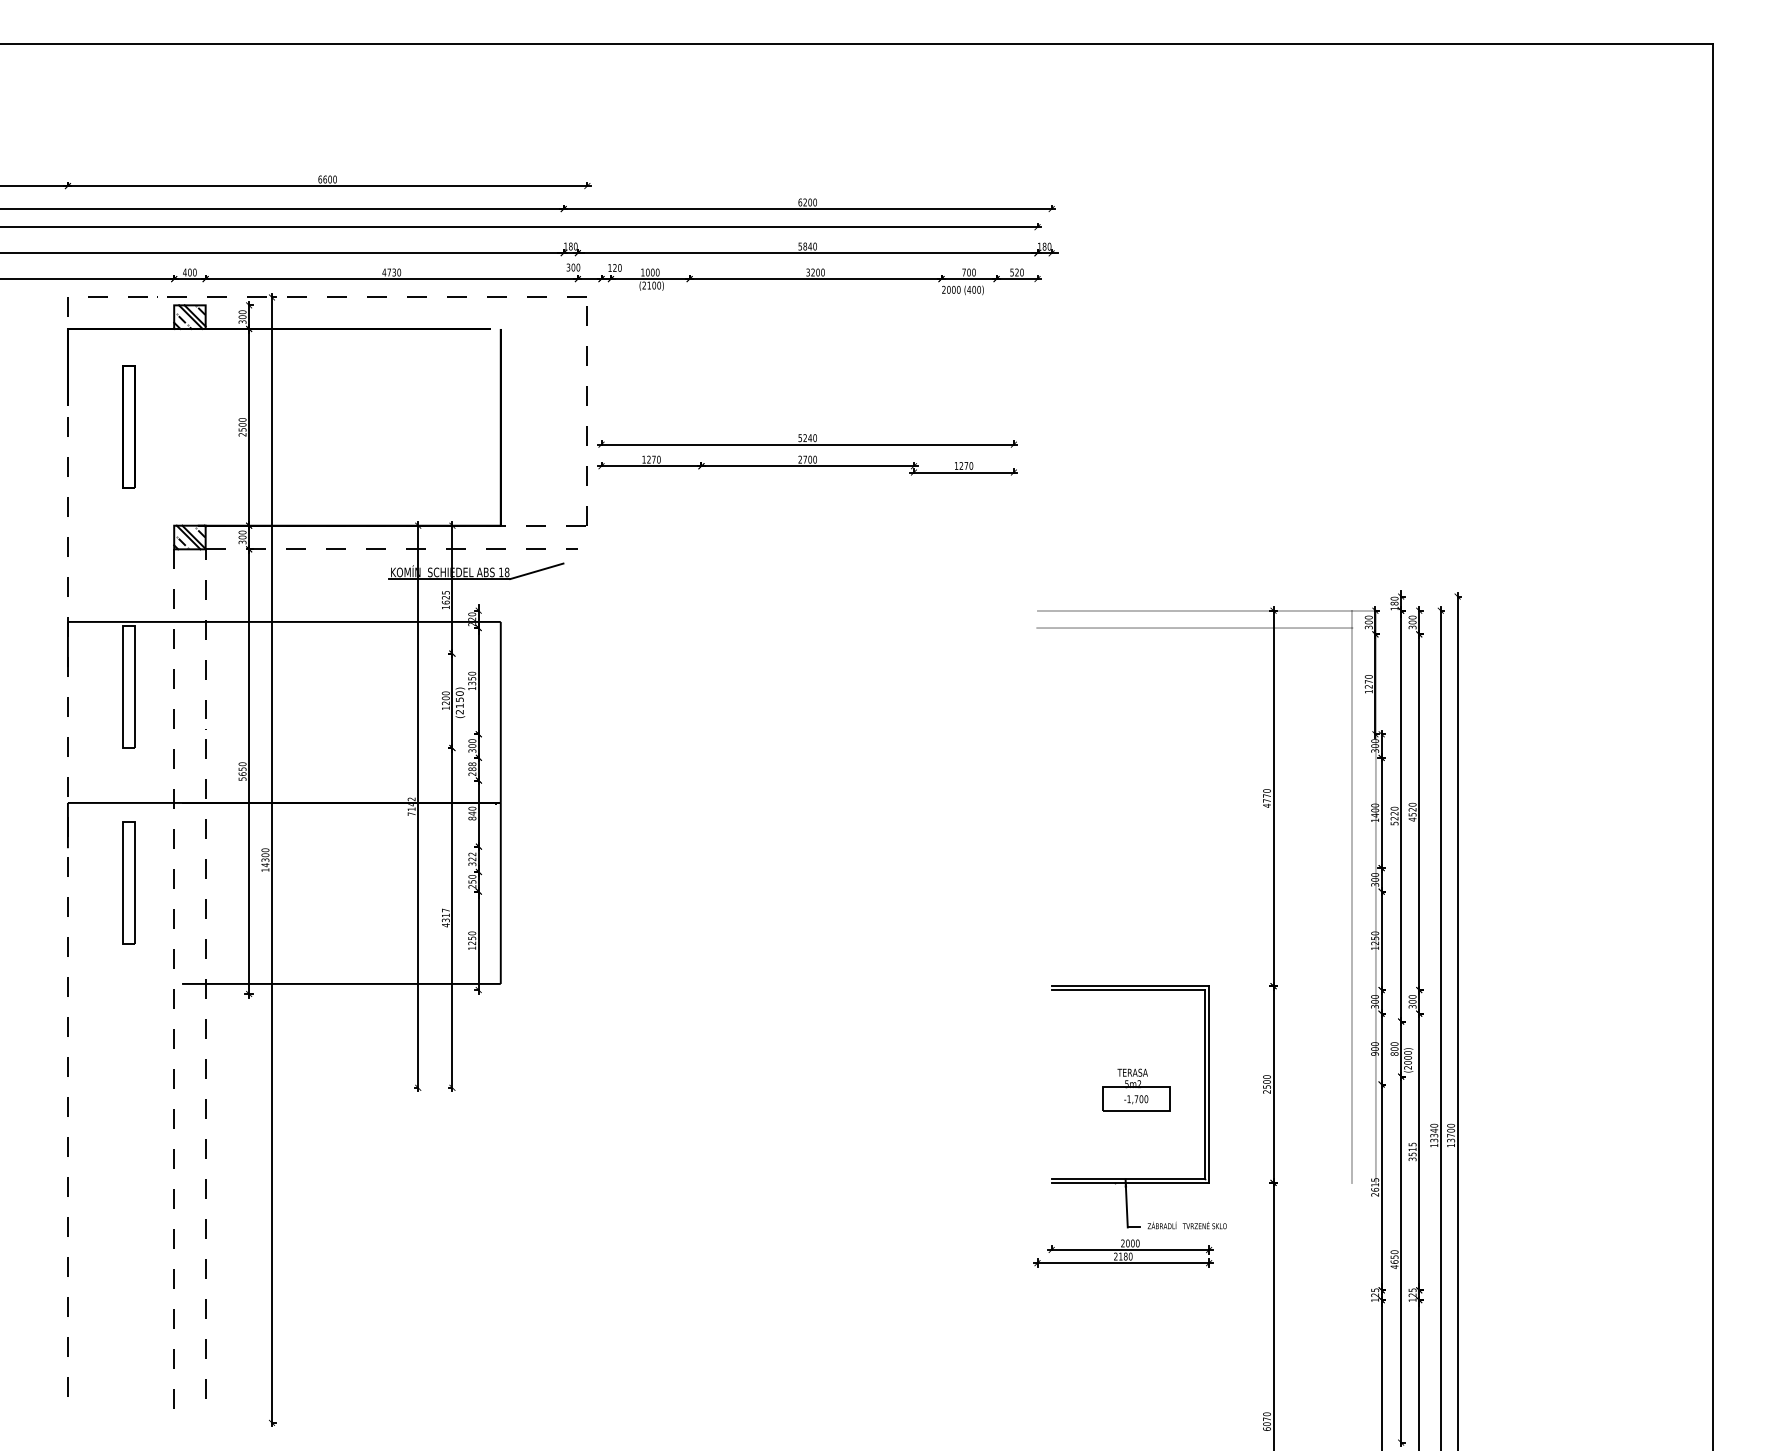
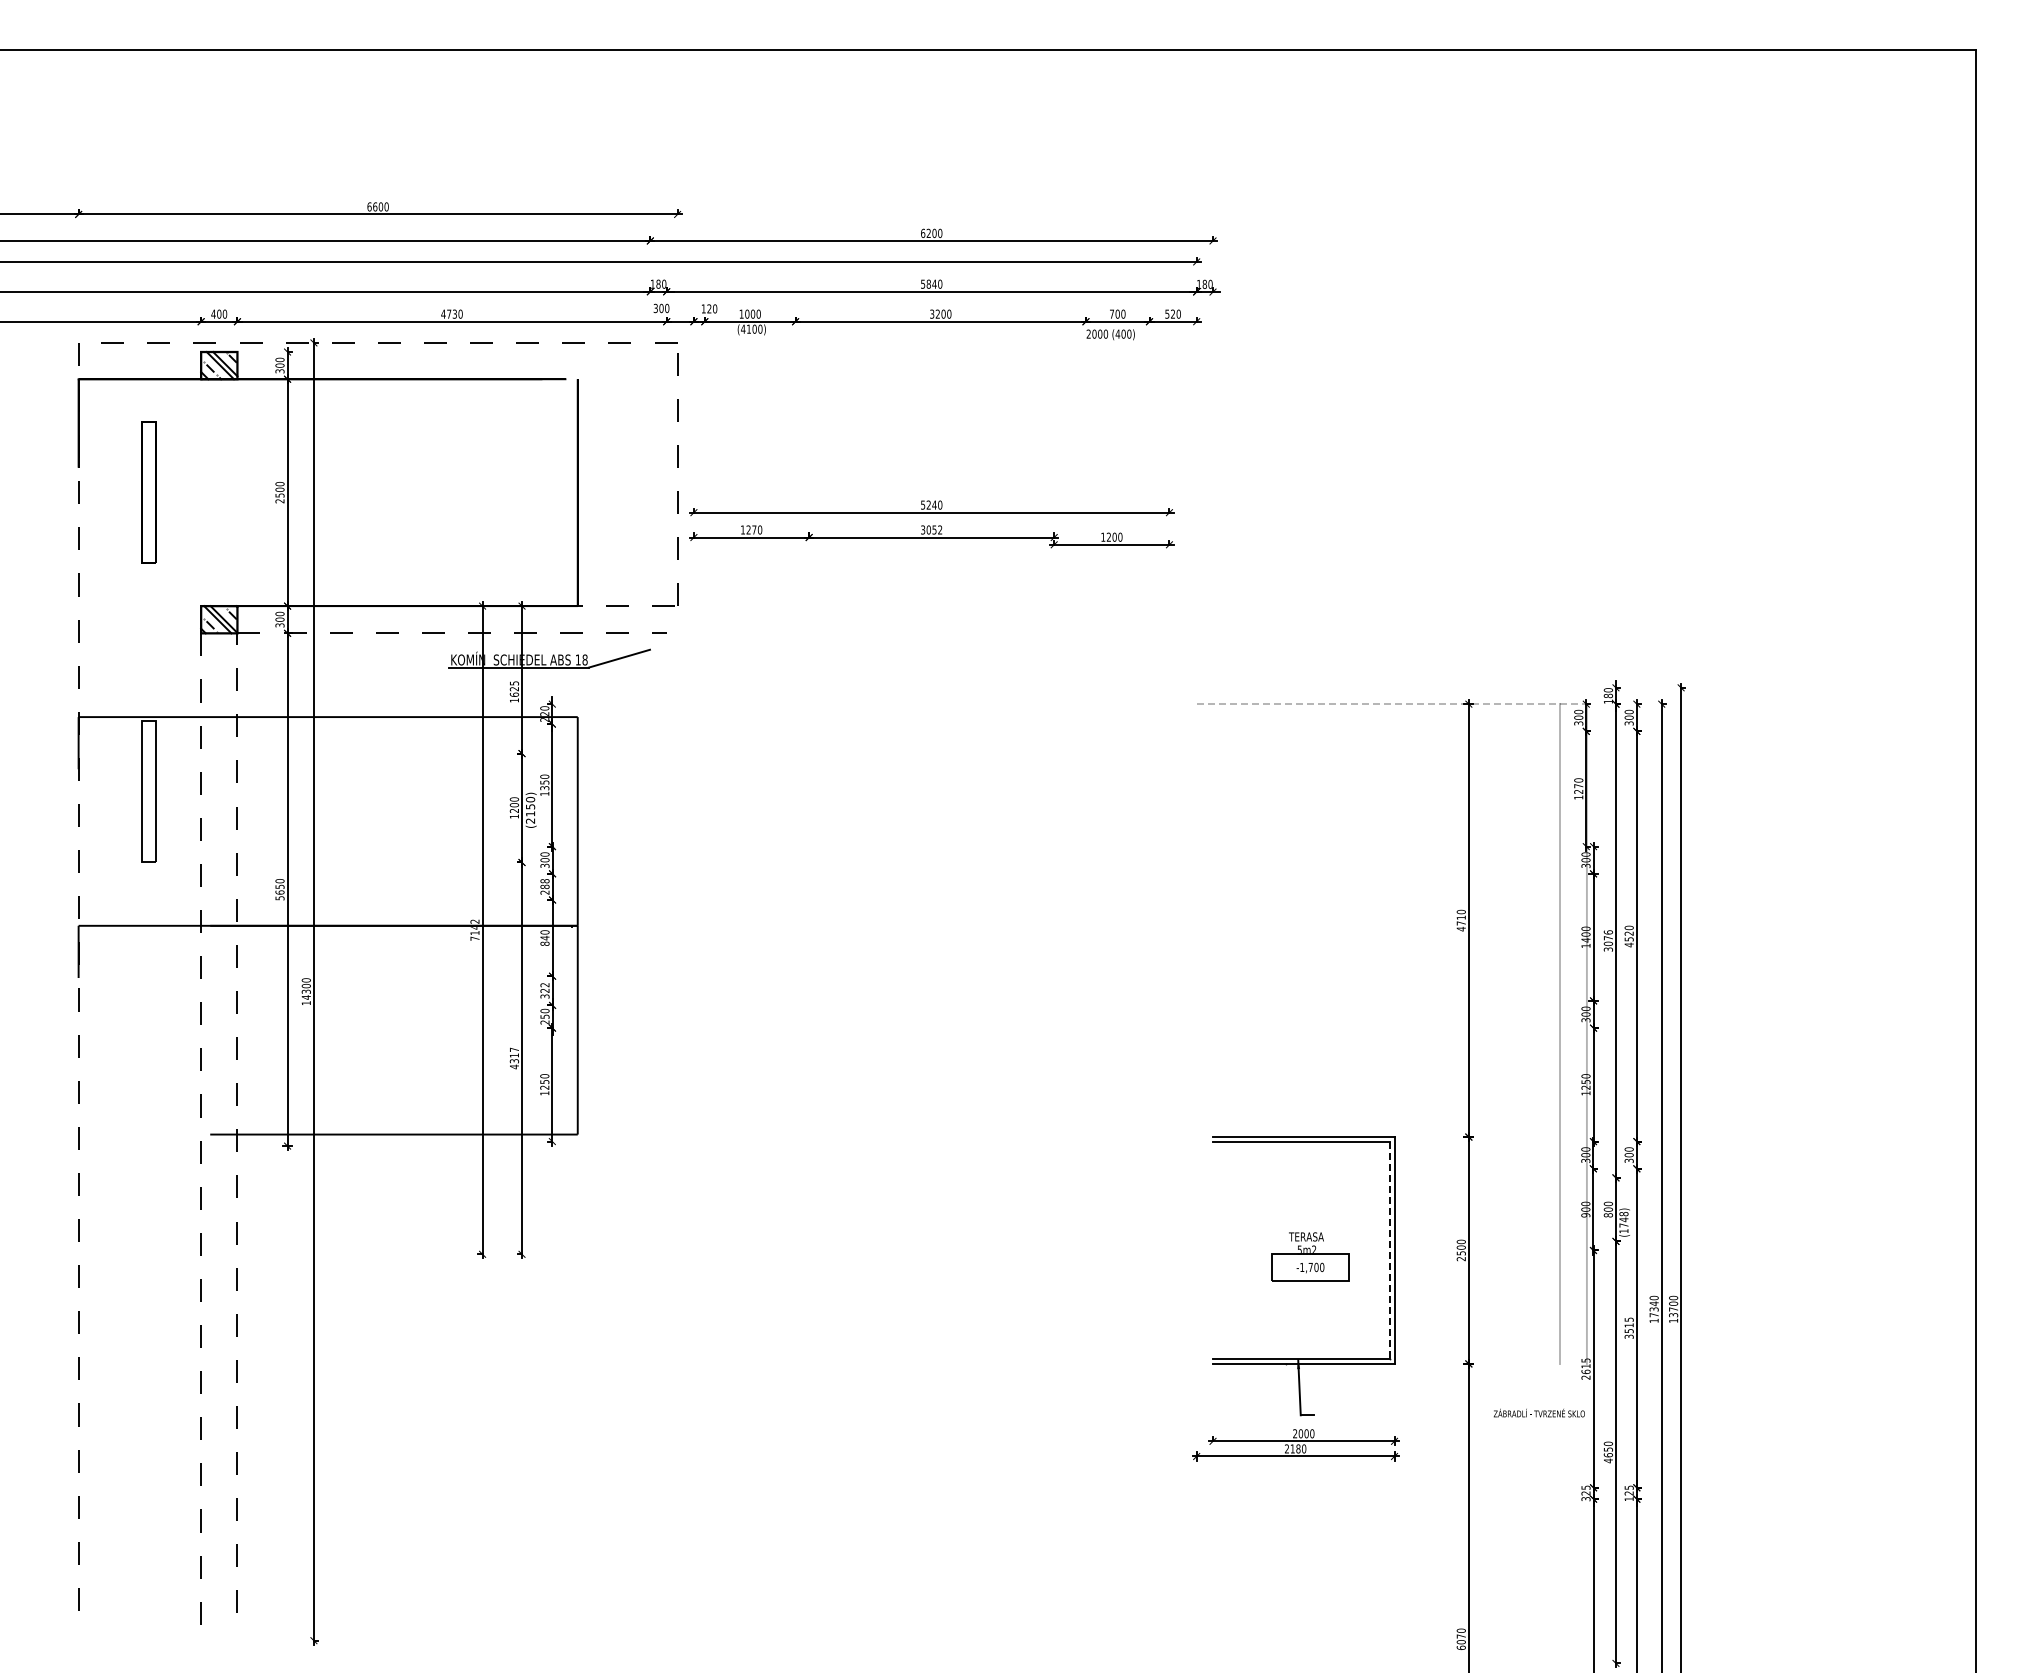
text: (644, 284) -> (743, 328), (2100) -> (4100)
text: (807, 459) -> (931, 529), 2700 -> 3052
text: (966, 465) -> (1114, 536), 1270 -> 1200
line: (1207, 611) -> (1392, 704), solid -> dashed
line: (1194, 628) -> (1377, 724), removed
text: (1266, 795) -> (1460, 917), 4770 -> 4710
text: (1393, 815) -> (1607, 940), 5220 -> 3076
part: (128, 883) -> (148, 1018), removed
text: (1407, 1060) -> (1623, 1222), (2000) -> (1748)
line: (1204, 1084) -> (1389, 1250), solid -> dashed
text: (1433, 1140) -> (1653, 1315), 13340 -> 17340
text: (1186, 1225) -> (1538, 1412), moved
text: (1374, 1300) -> (1585, 1499), 125 -> 325

